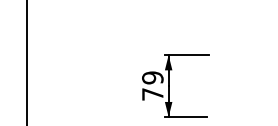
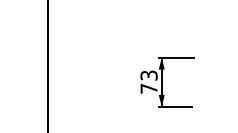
text: (152, 77) -> (148, 75), 79 -> 73

